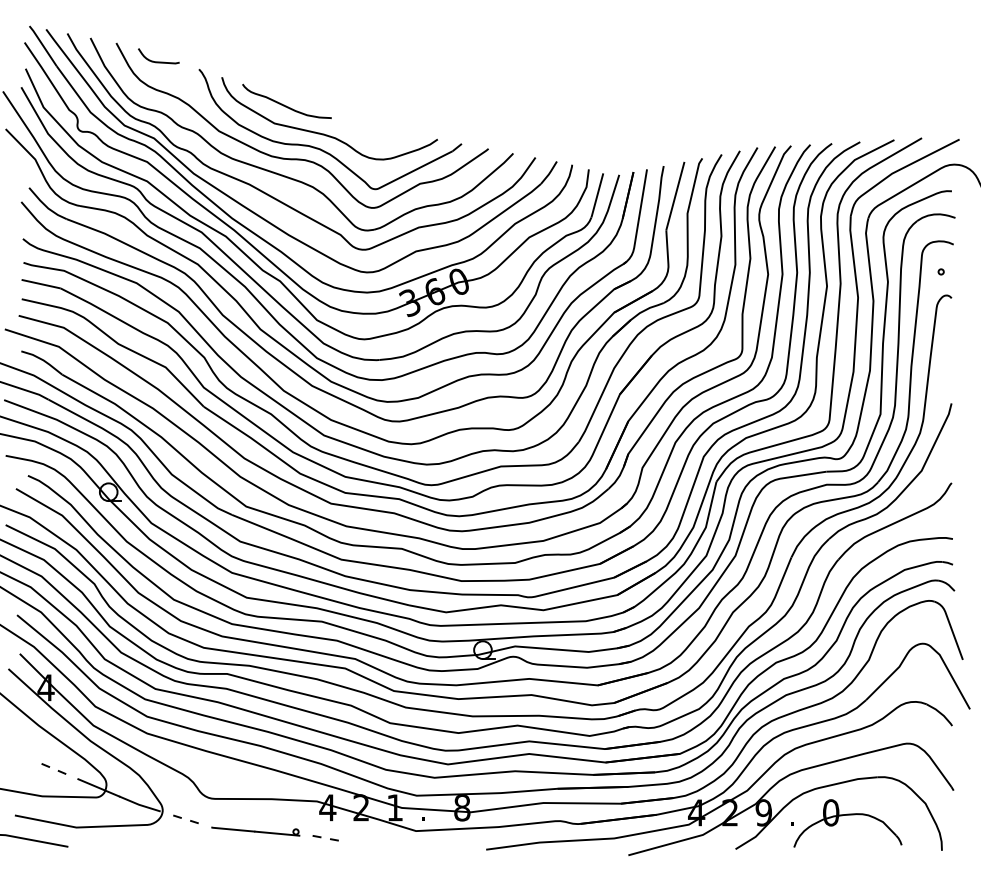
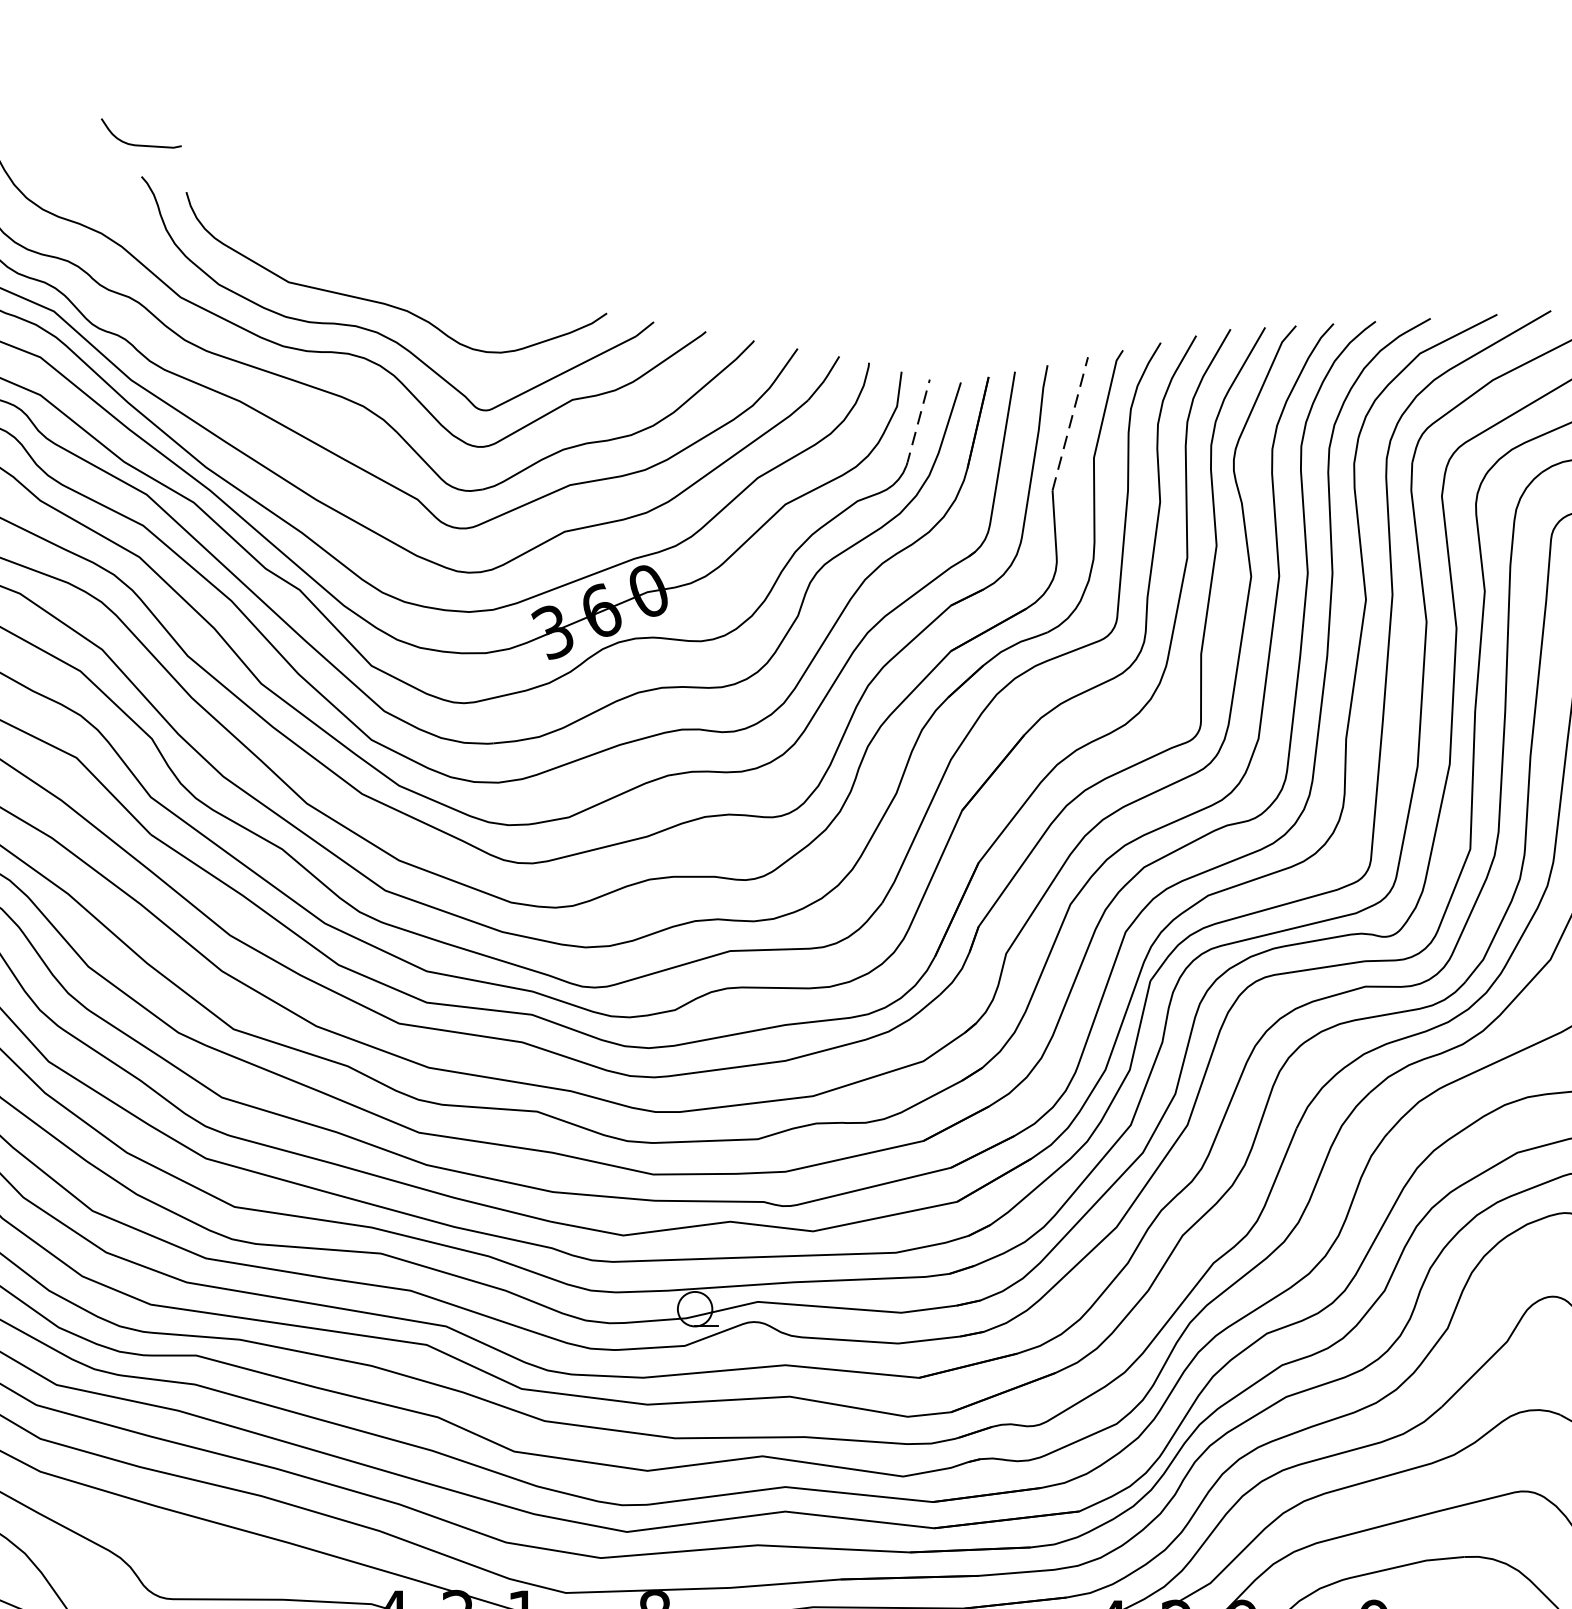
curve: (158, 61) -> (140, 143), moved
curve: (284, 104) -> (308, 245), removed
line: (597, 195) -> (918, 422), solid -> dashed
line: (675, 195) -> (1070, 422), solid -> dashed

